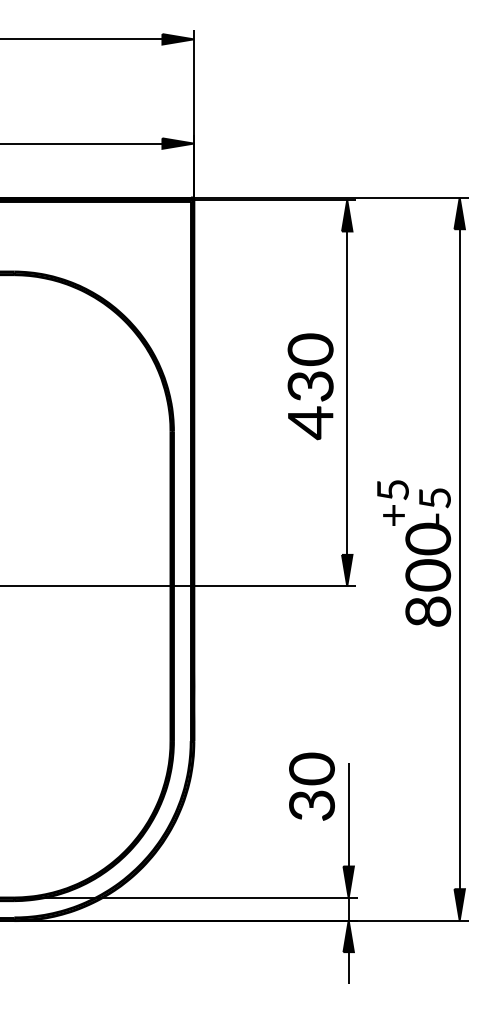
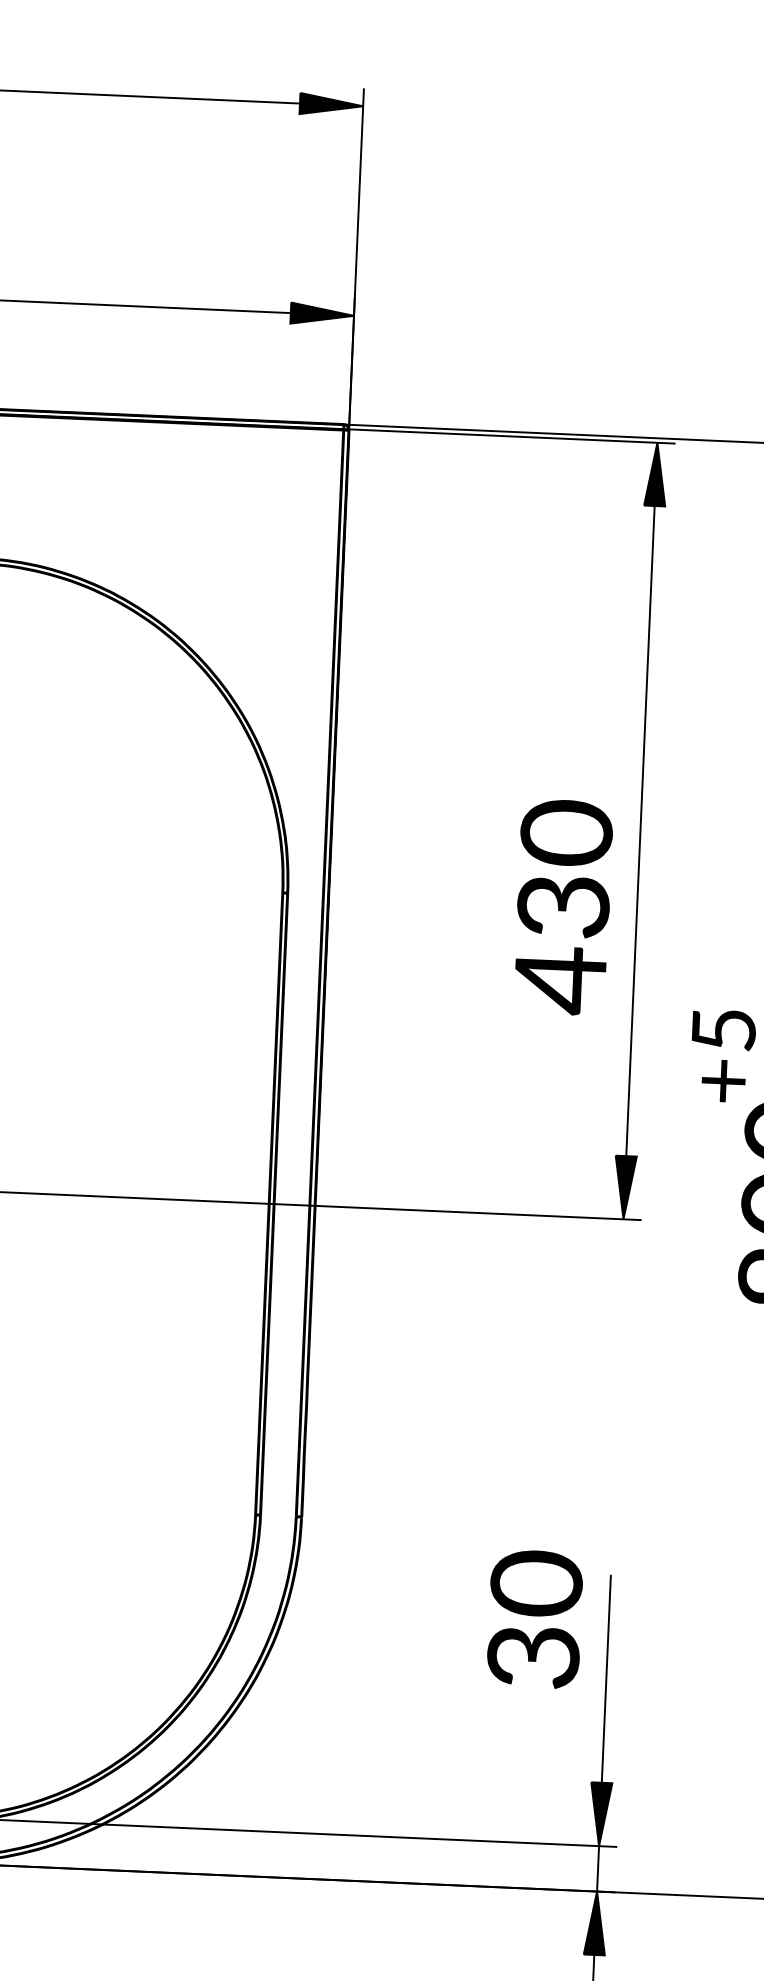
text: (310, 386) -> (563, 906), moved

